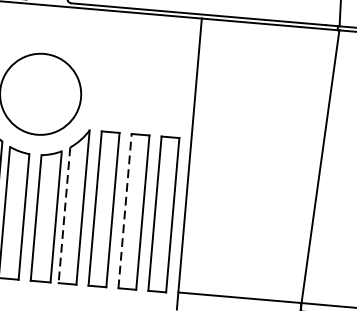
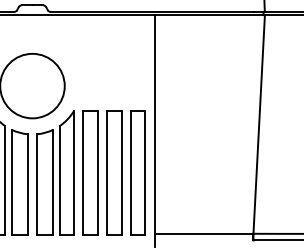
line: (125, 210) -> (107, 172), dashed -> solid
line: (64, 215) -> (59, 180), dashed -> solid

